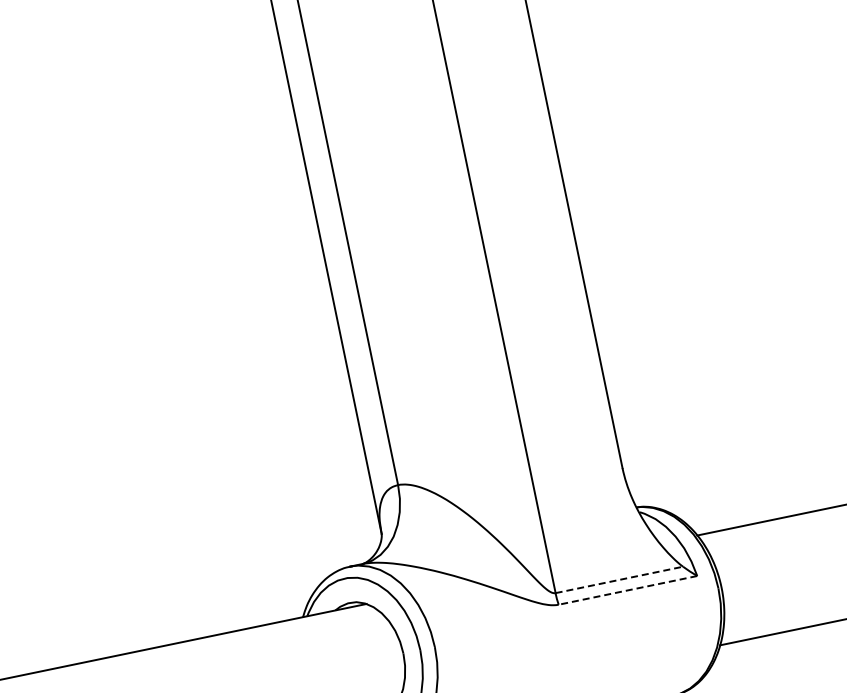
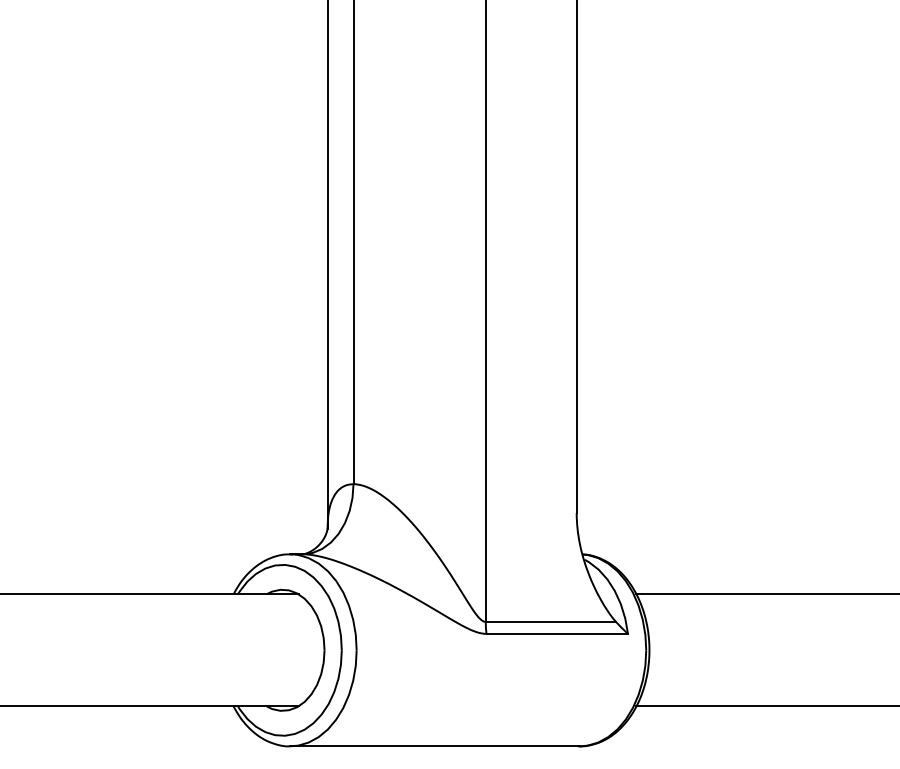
line: (619, 579) -> (551, 621), dashed -> solid
line: (628, 589) -> (557, 633), dashed -> solid

